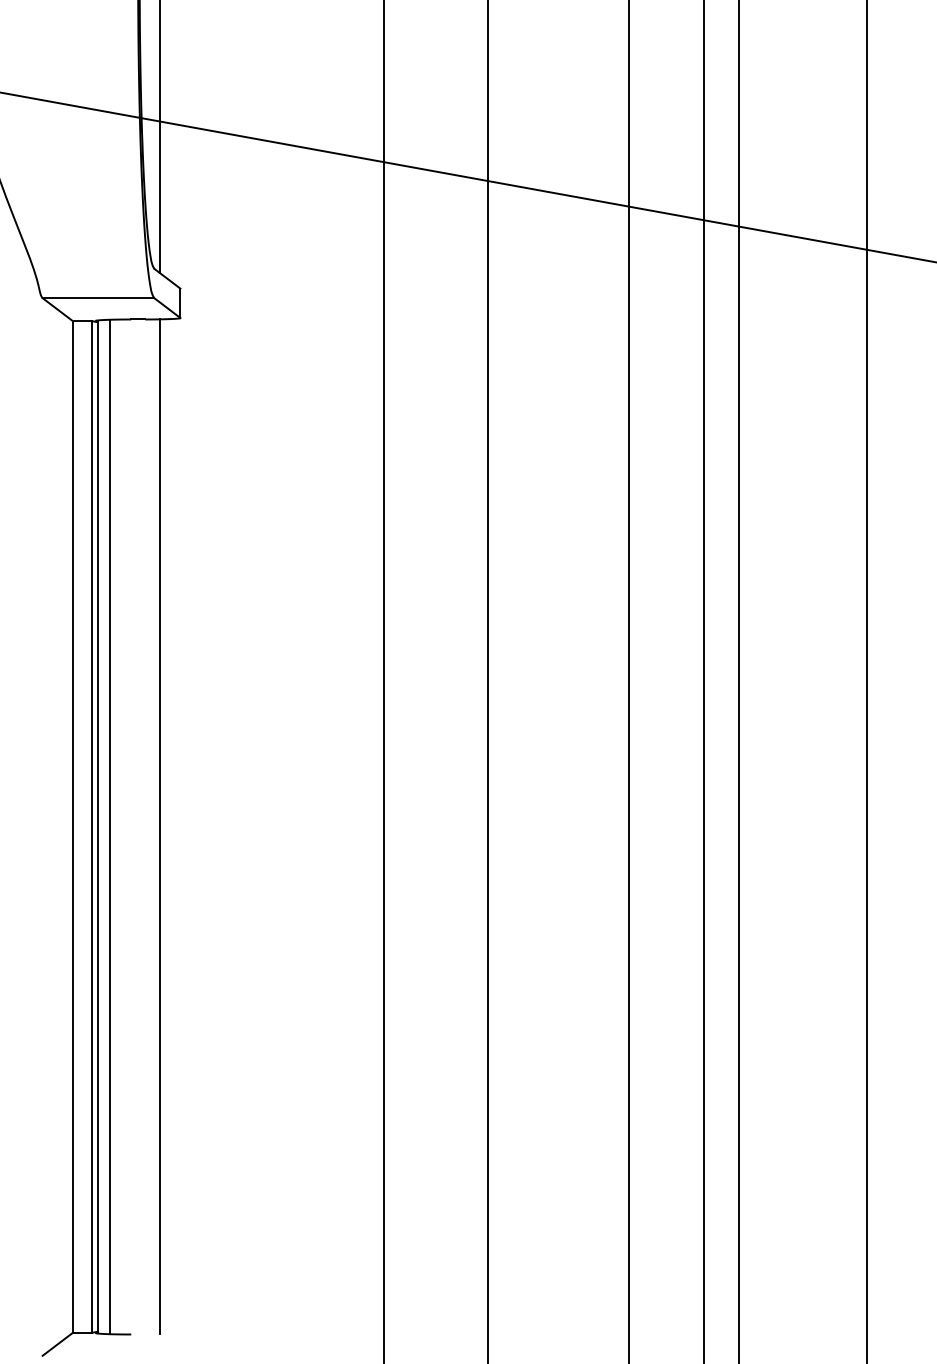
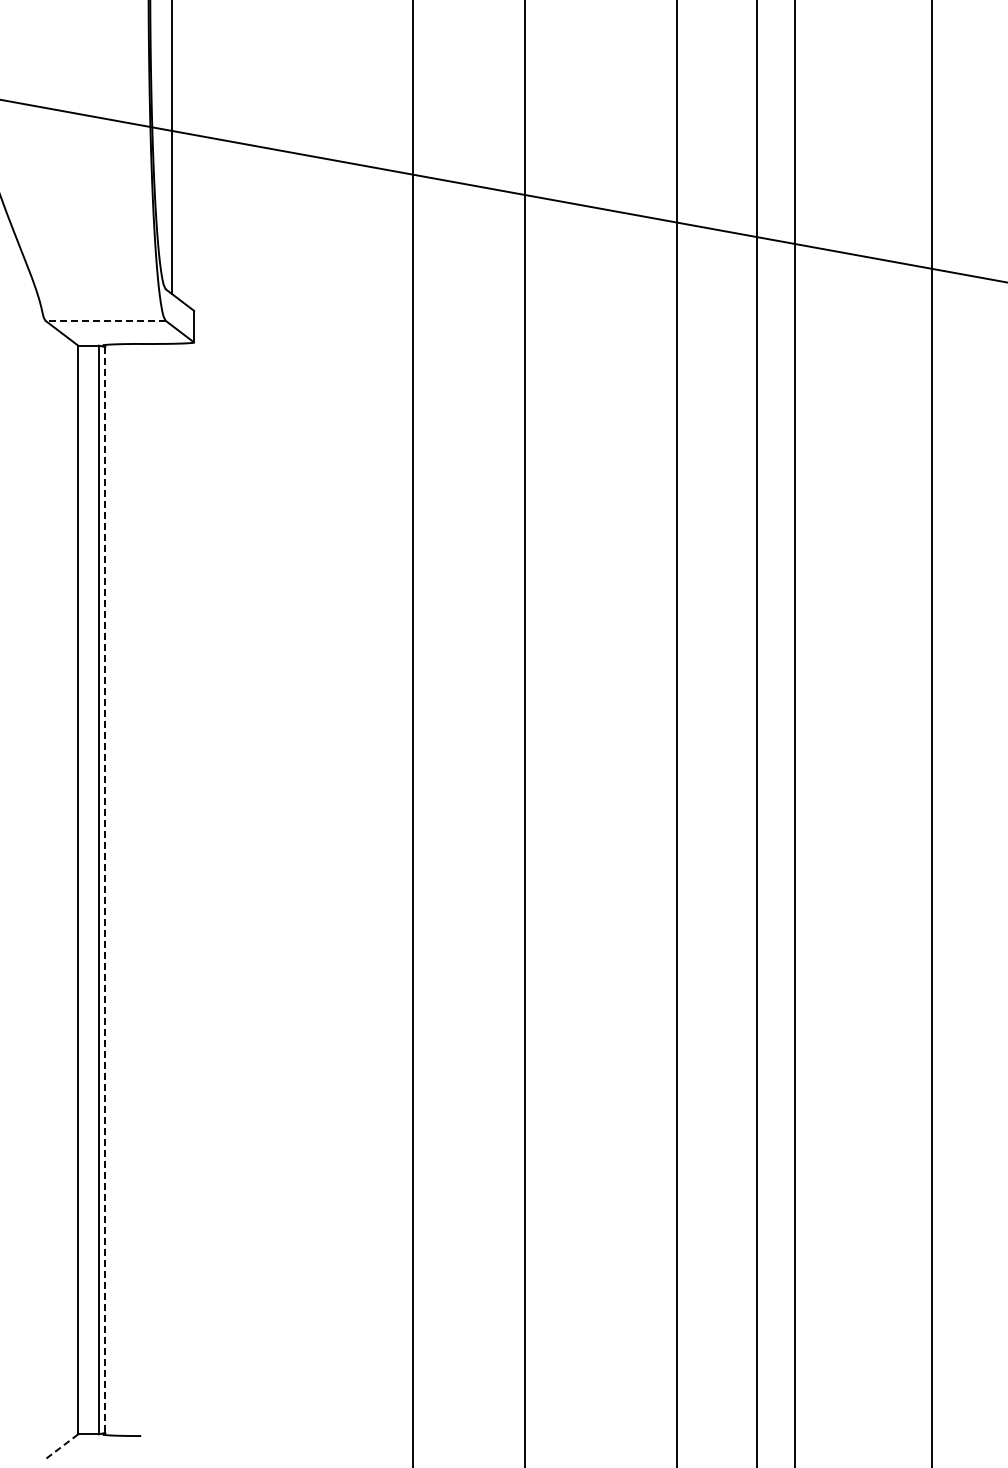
line: (98, 298) -> (105, 321), solid -> dashed
line: (109, 826) -> (117, 889), removed
line: (160, 826) -> (172, 889), removed
line: (98, 827) -> (105, 890), solid -> dashed
line: (57, 1344) -> (61, 1446), solid -> dashed

